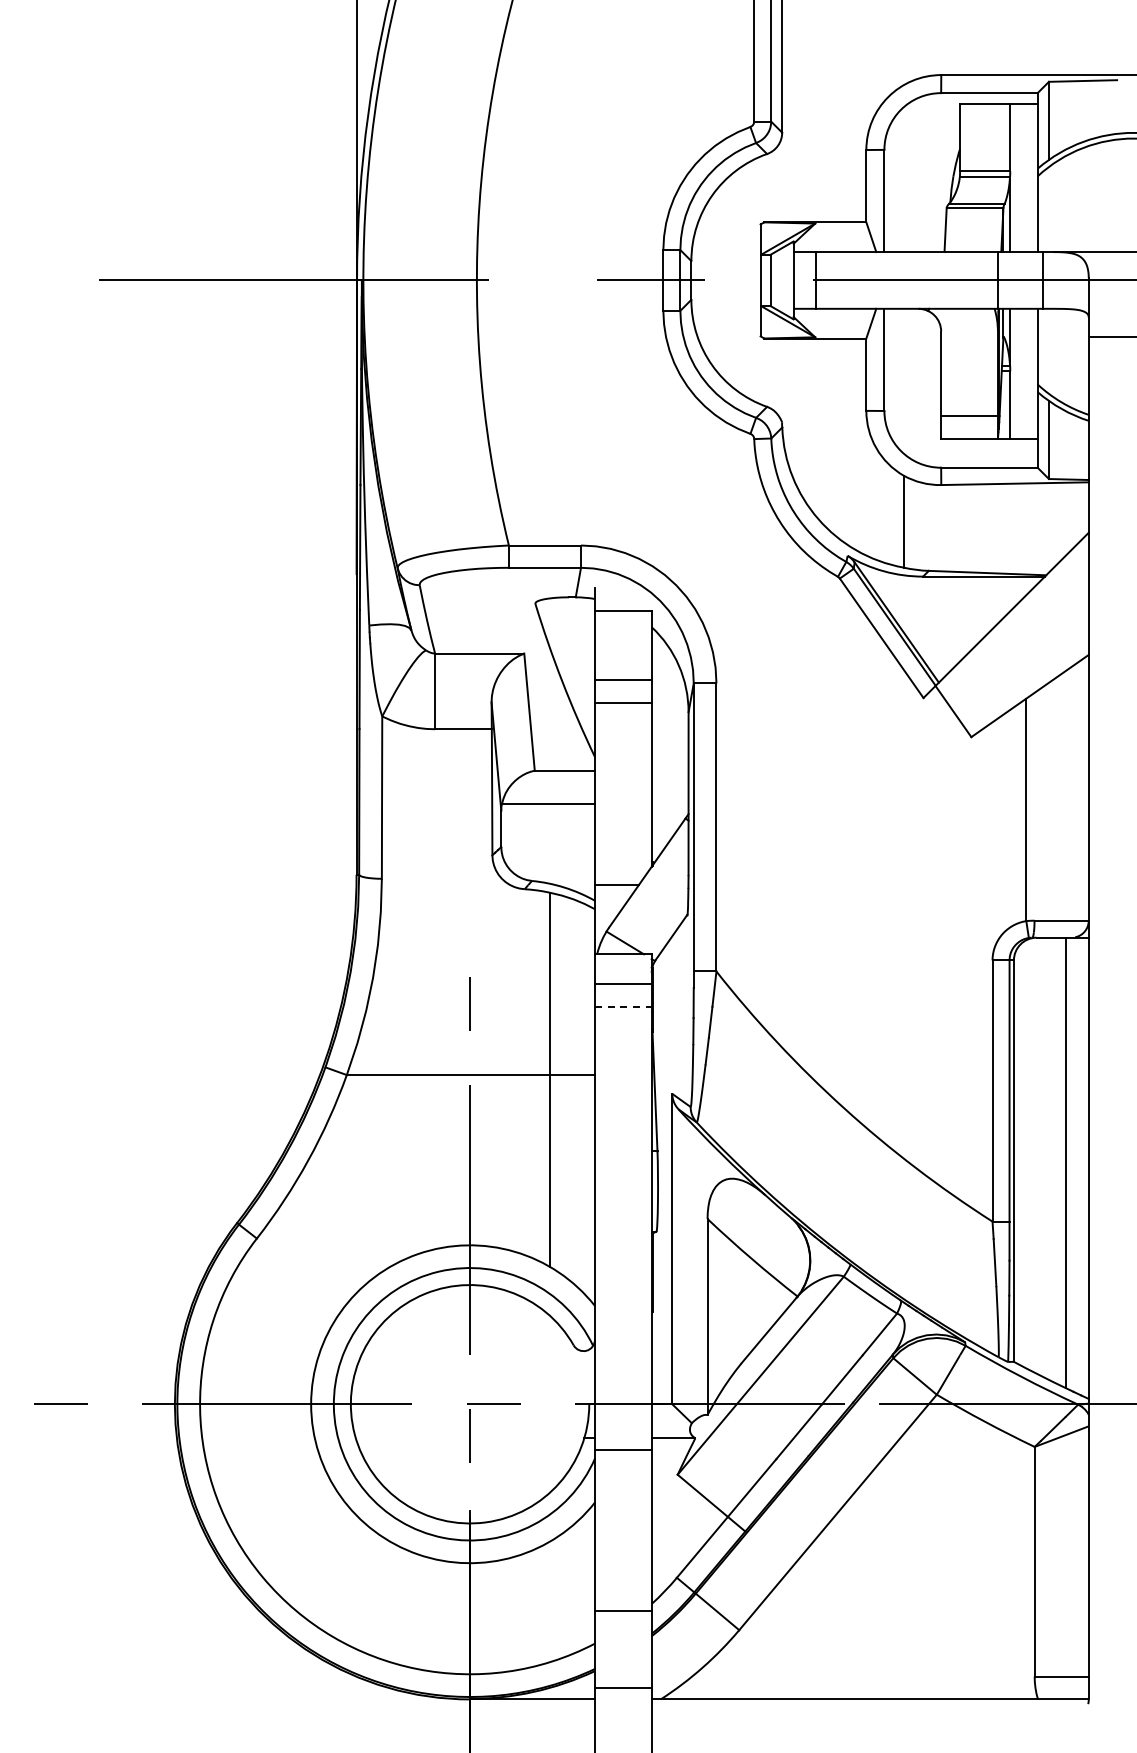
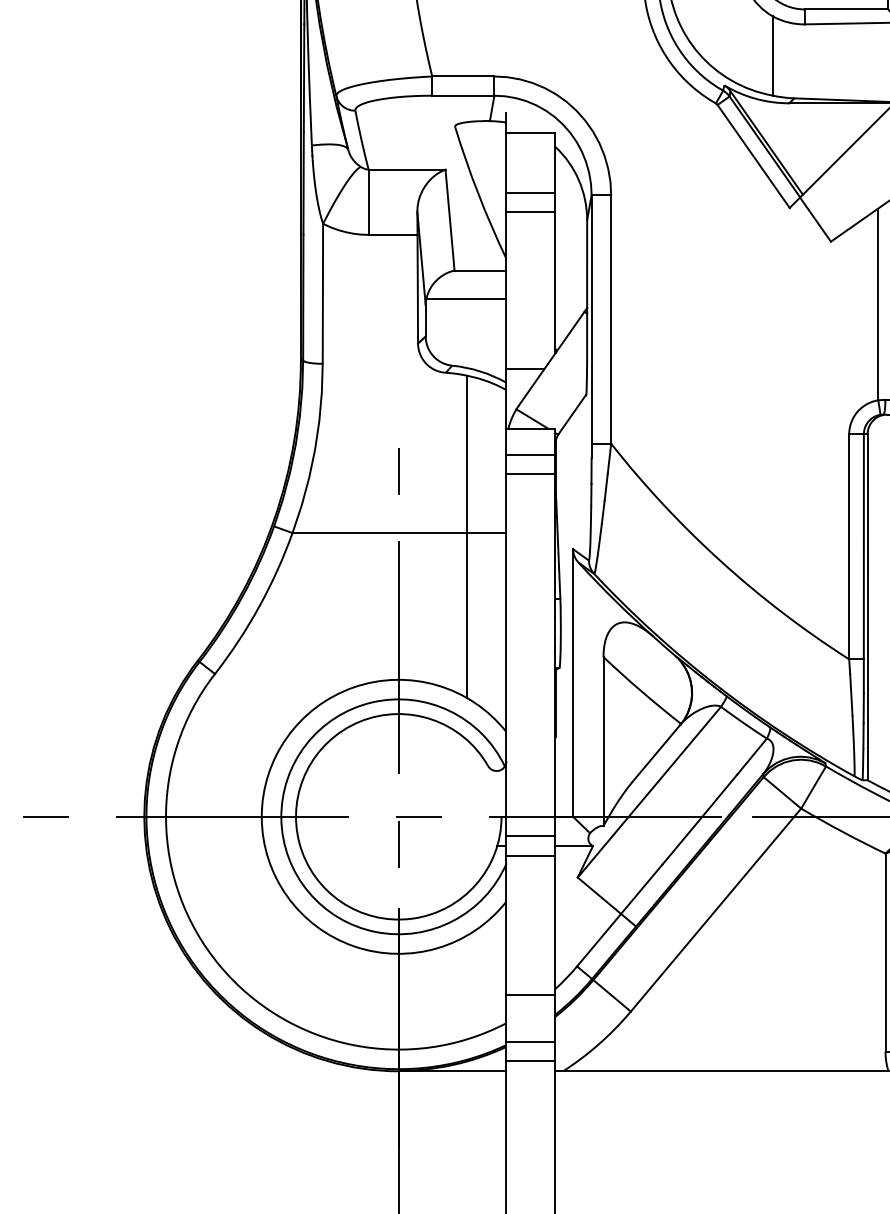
line: (623, 1006) -> (531, 473), dashed -> solid
line: (622, 1426) -> (530, 835), added
line: (622, 1665) -> (530, 1042), added

